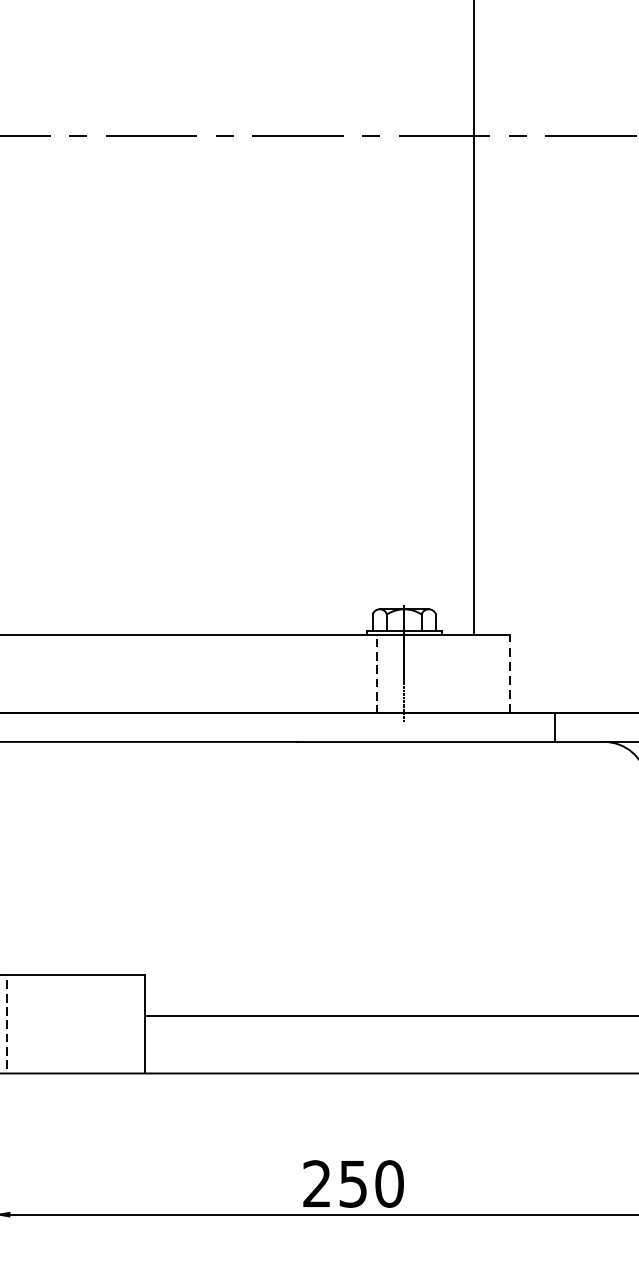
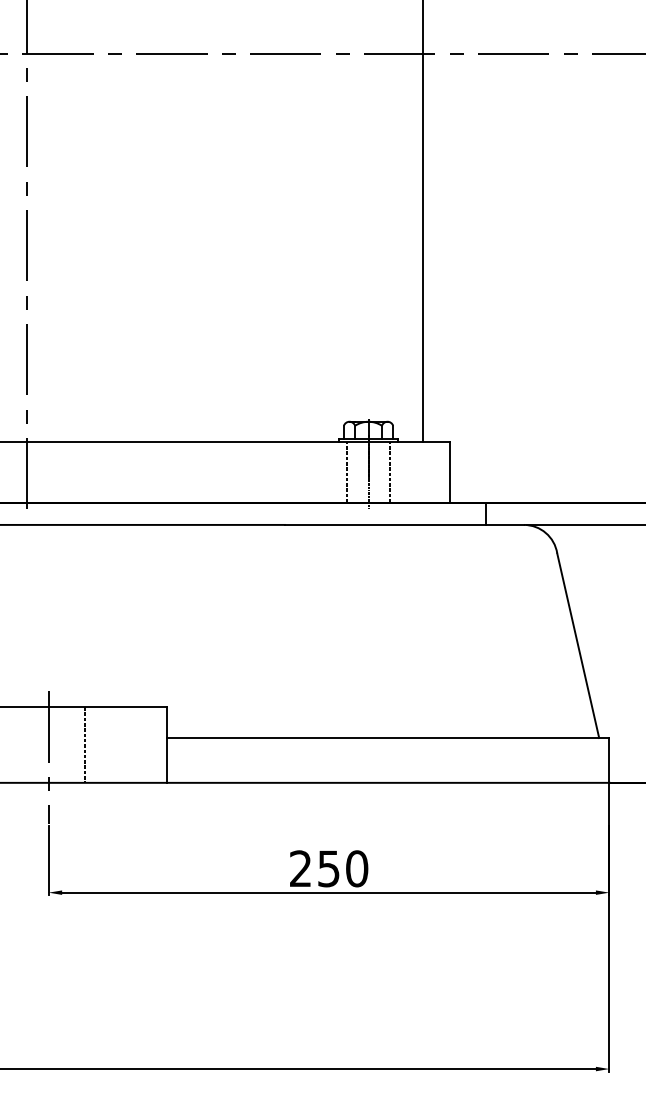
line: (431, 673) -> (389, 471), added
line: (509, 673) -> (450, 471), dashed -> solid
line: (7, 1024) -> (84, 744), moved

